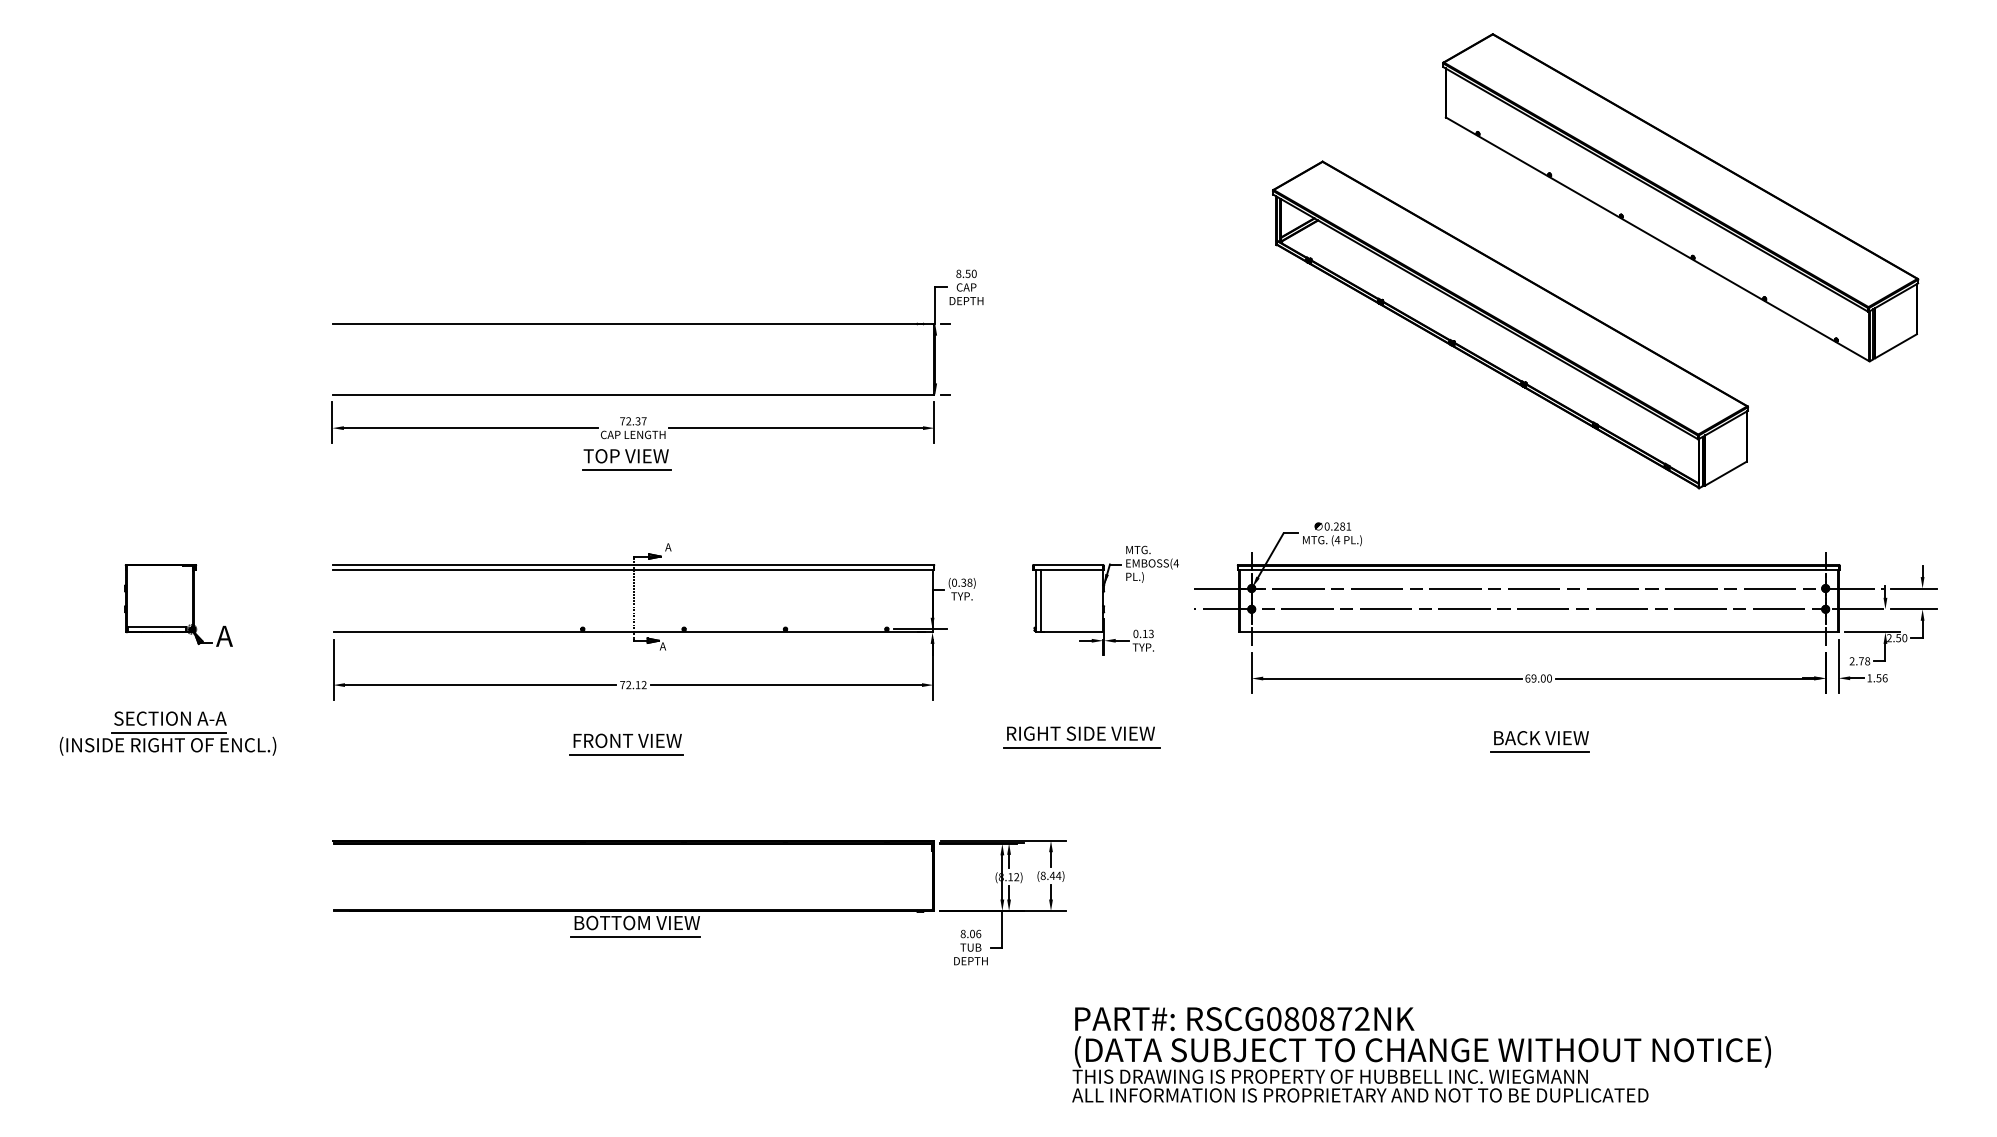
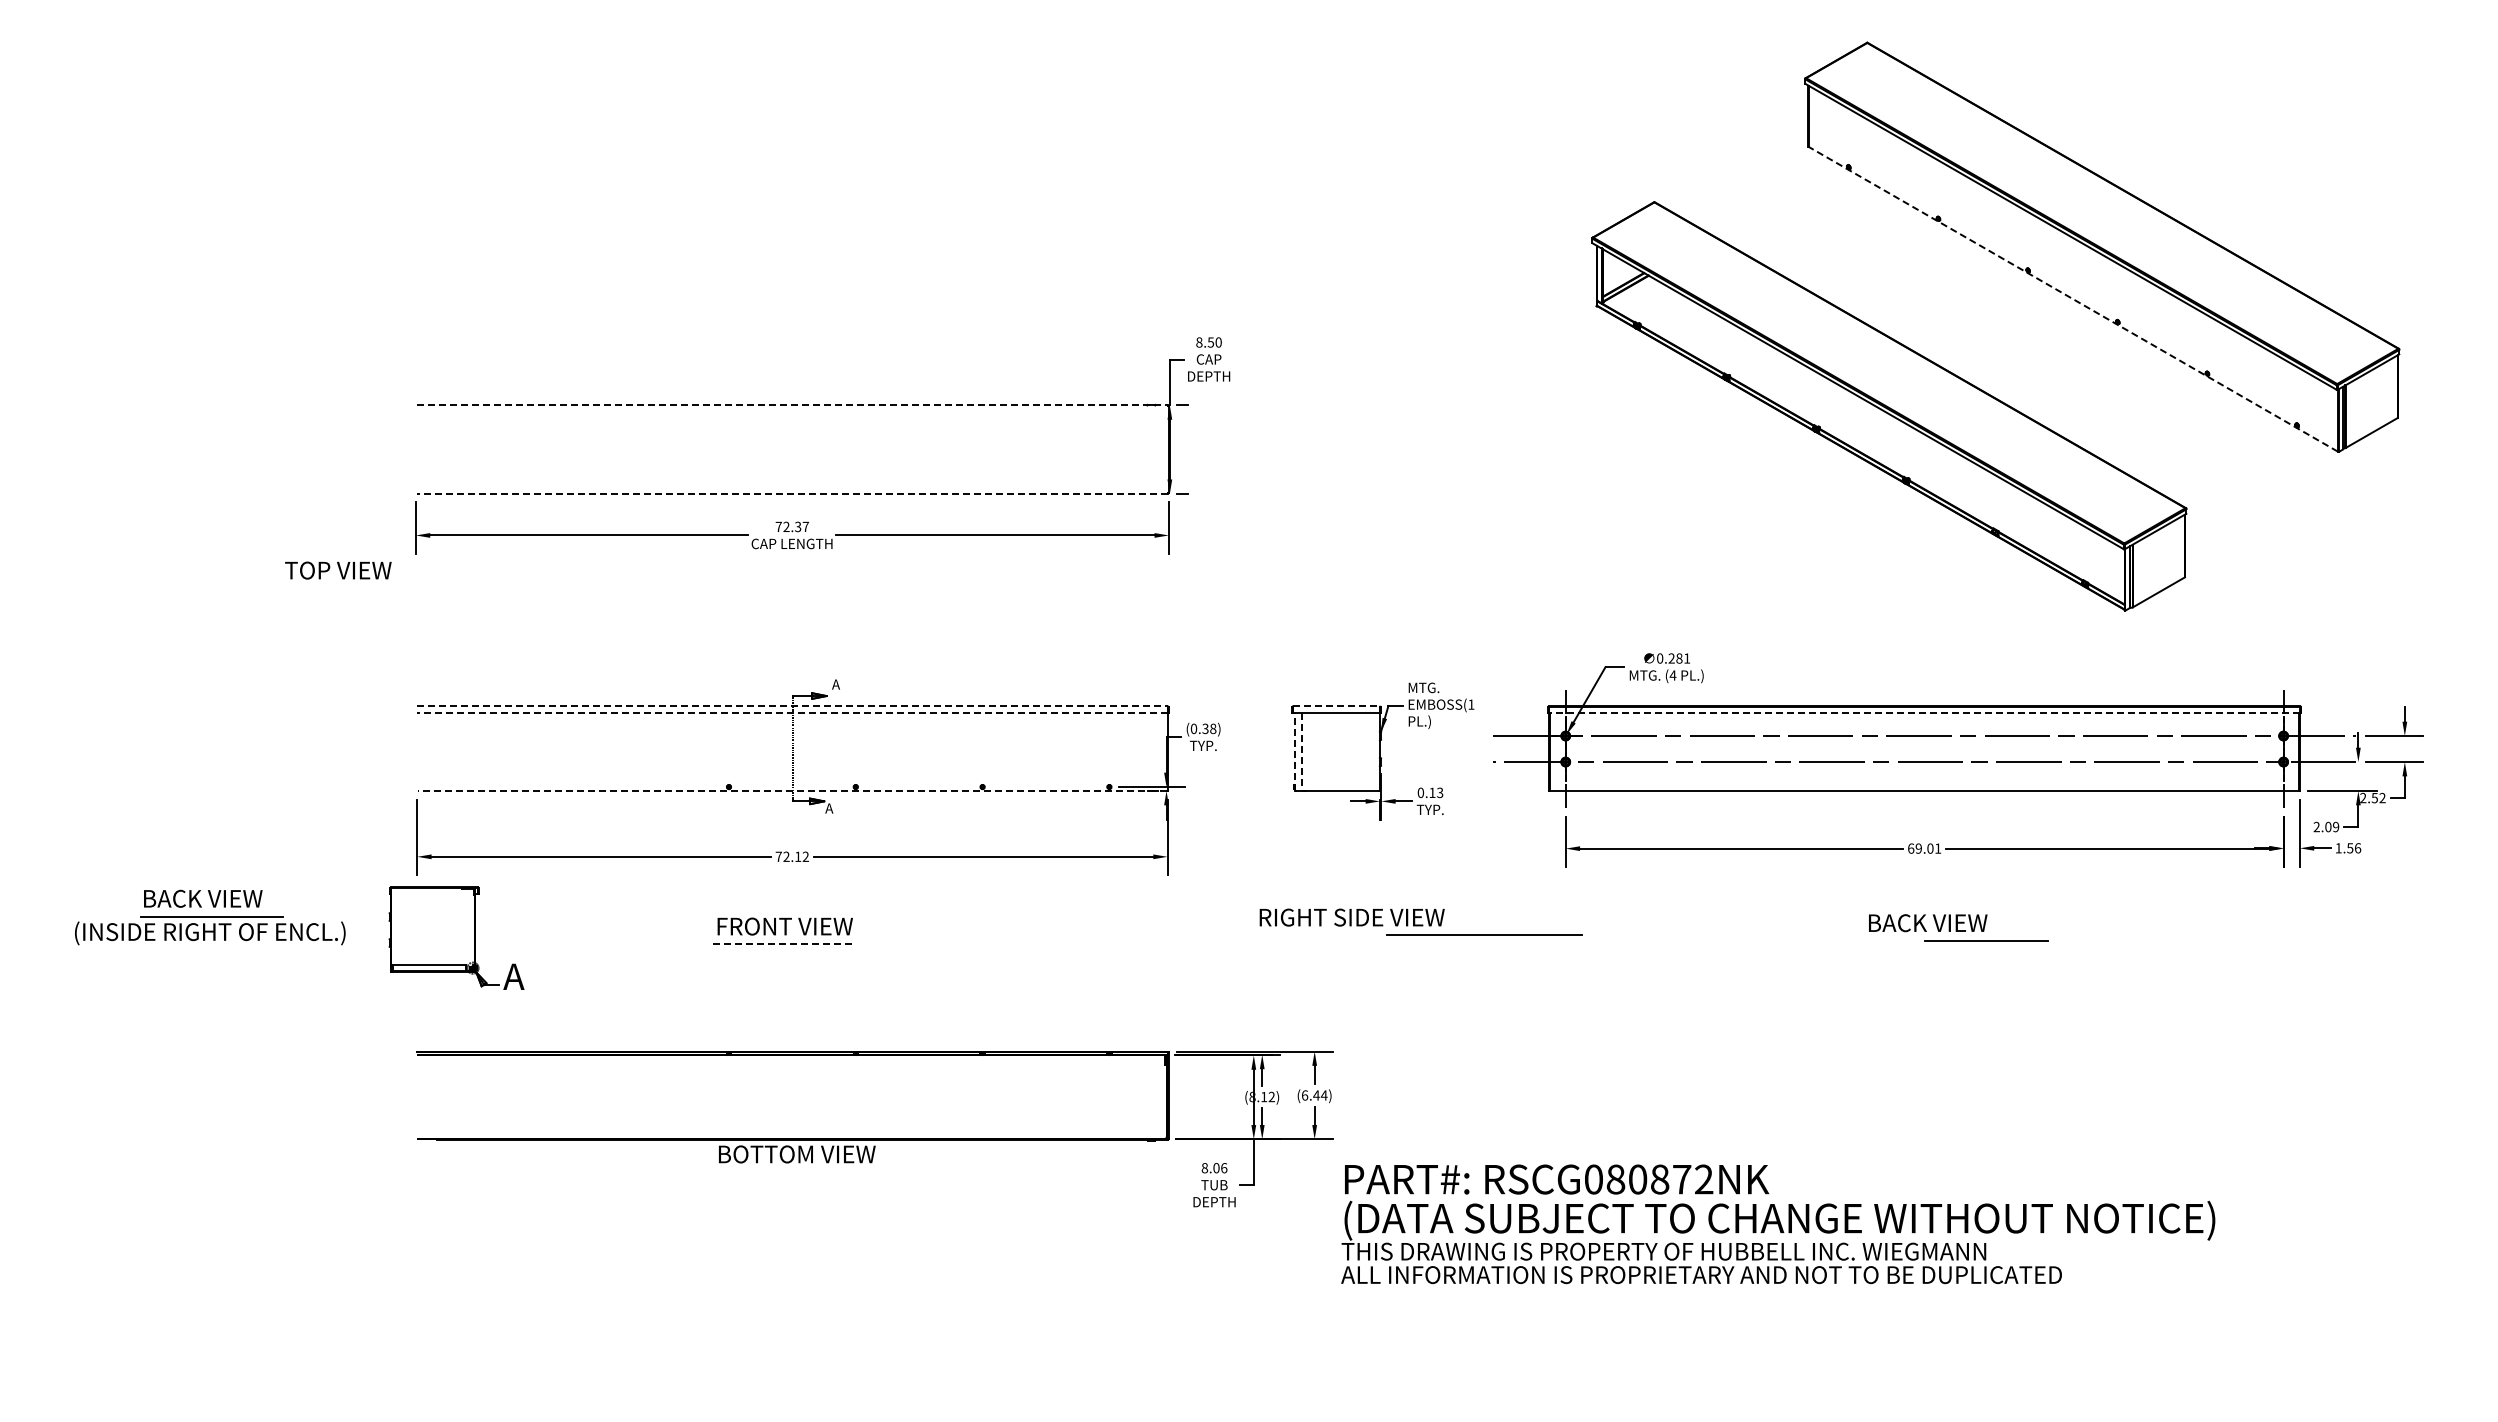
line: (1656, 239) -> (2072, 299), solid -> dashed
line: (633, 324) -> (792, 405), solid -> dashed
line: (633, 394) -> (792, 493), solid -> dashed
text: (626, 456) -> (338, 570), moved
line: (627, 470) -> (784, 588), removed
text: (1175, 563) -> (1470, 704), (4 -> (1
line: (633, 564) -> (792, 706), solid -> dashed
line: (1068, 564) -> (1336, 706), solid -> dashed
line: (633, 569) -> (792, 712), solid -> dashed
line: (1538, 569) -> (1924, 712), solid -> dashed
line: (1035, 600) -> (1295, 751), solid -> dashed
line: (1040, 601) -> (1301, 752), solid -> dashed
part: (178, 604) -> (456, 937), moved
line: (632, 632) -> (791, 790), solid -> dashed
text: (1904, 638) -> (2382, 798), 2.50 -> 2.52
text: (1864, 660) -> (2332, 826), 2.78 -> 2.09
text: (1549, 678) -> (1938, 848), 69.00 -> 69.01
text: (170, 718) -> (213, 898), SECTION A-A -> BACK VIEW
line: (1082, 747) -> (1484, 934), moved
line: (1540, 751) -> (1986, 940), moved
line: (627, 755) -> (784, 944), solid -> dashed
text: (1042, 875) -> (1304, 1095), (8.44) -> (6.44)
line: (635, 937) -> (794, 1172), removed
text: (1421, 1054) -> (1778, 1224), moved

